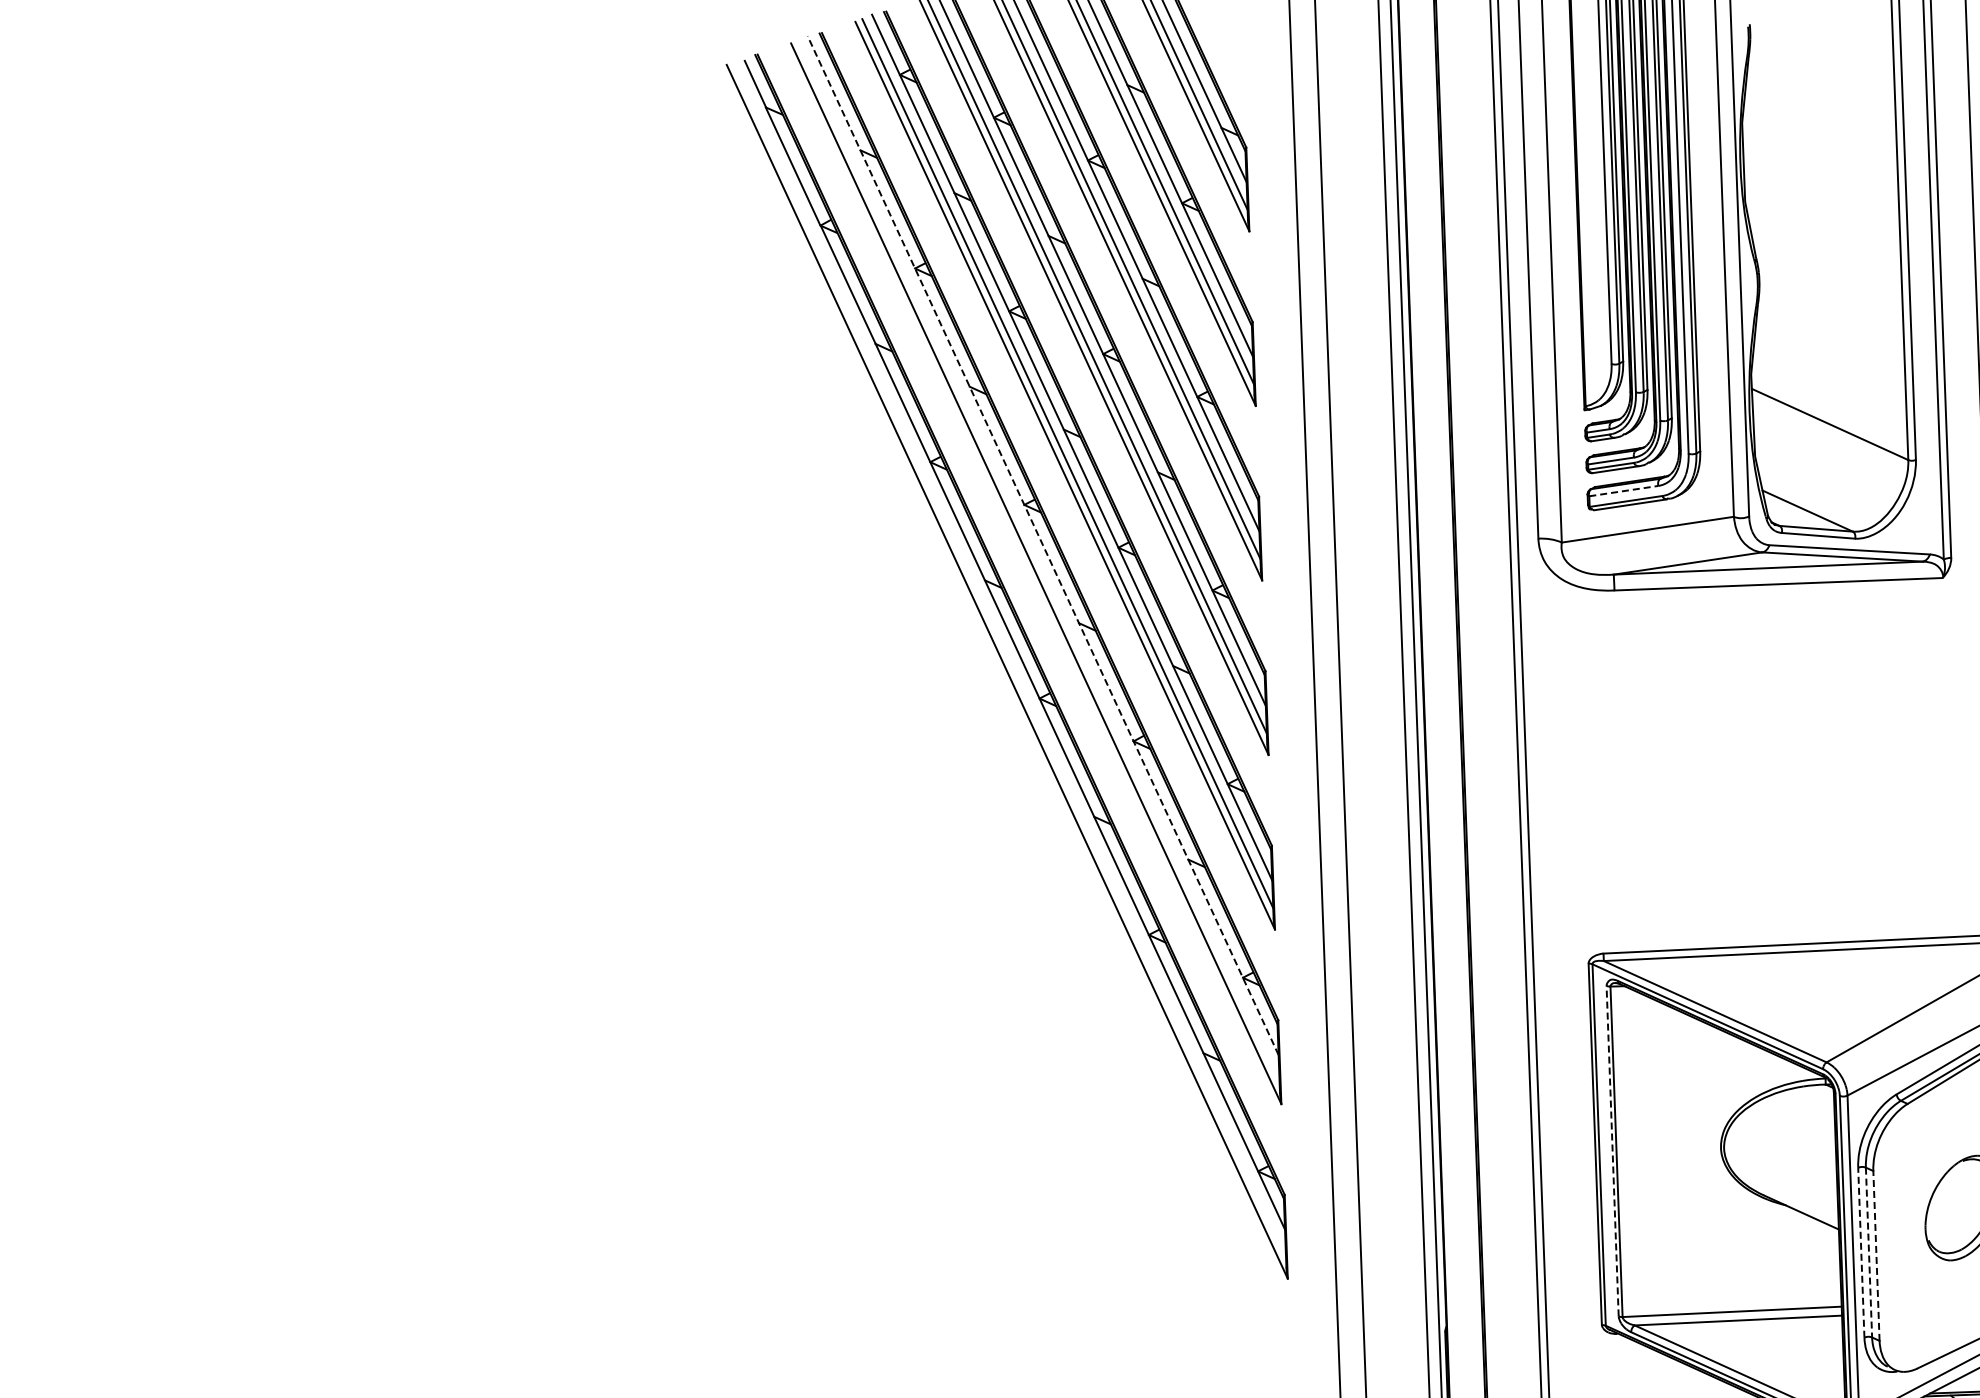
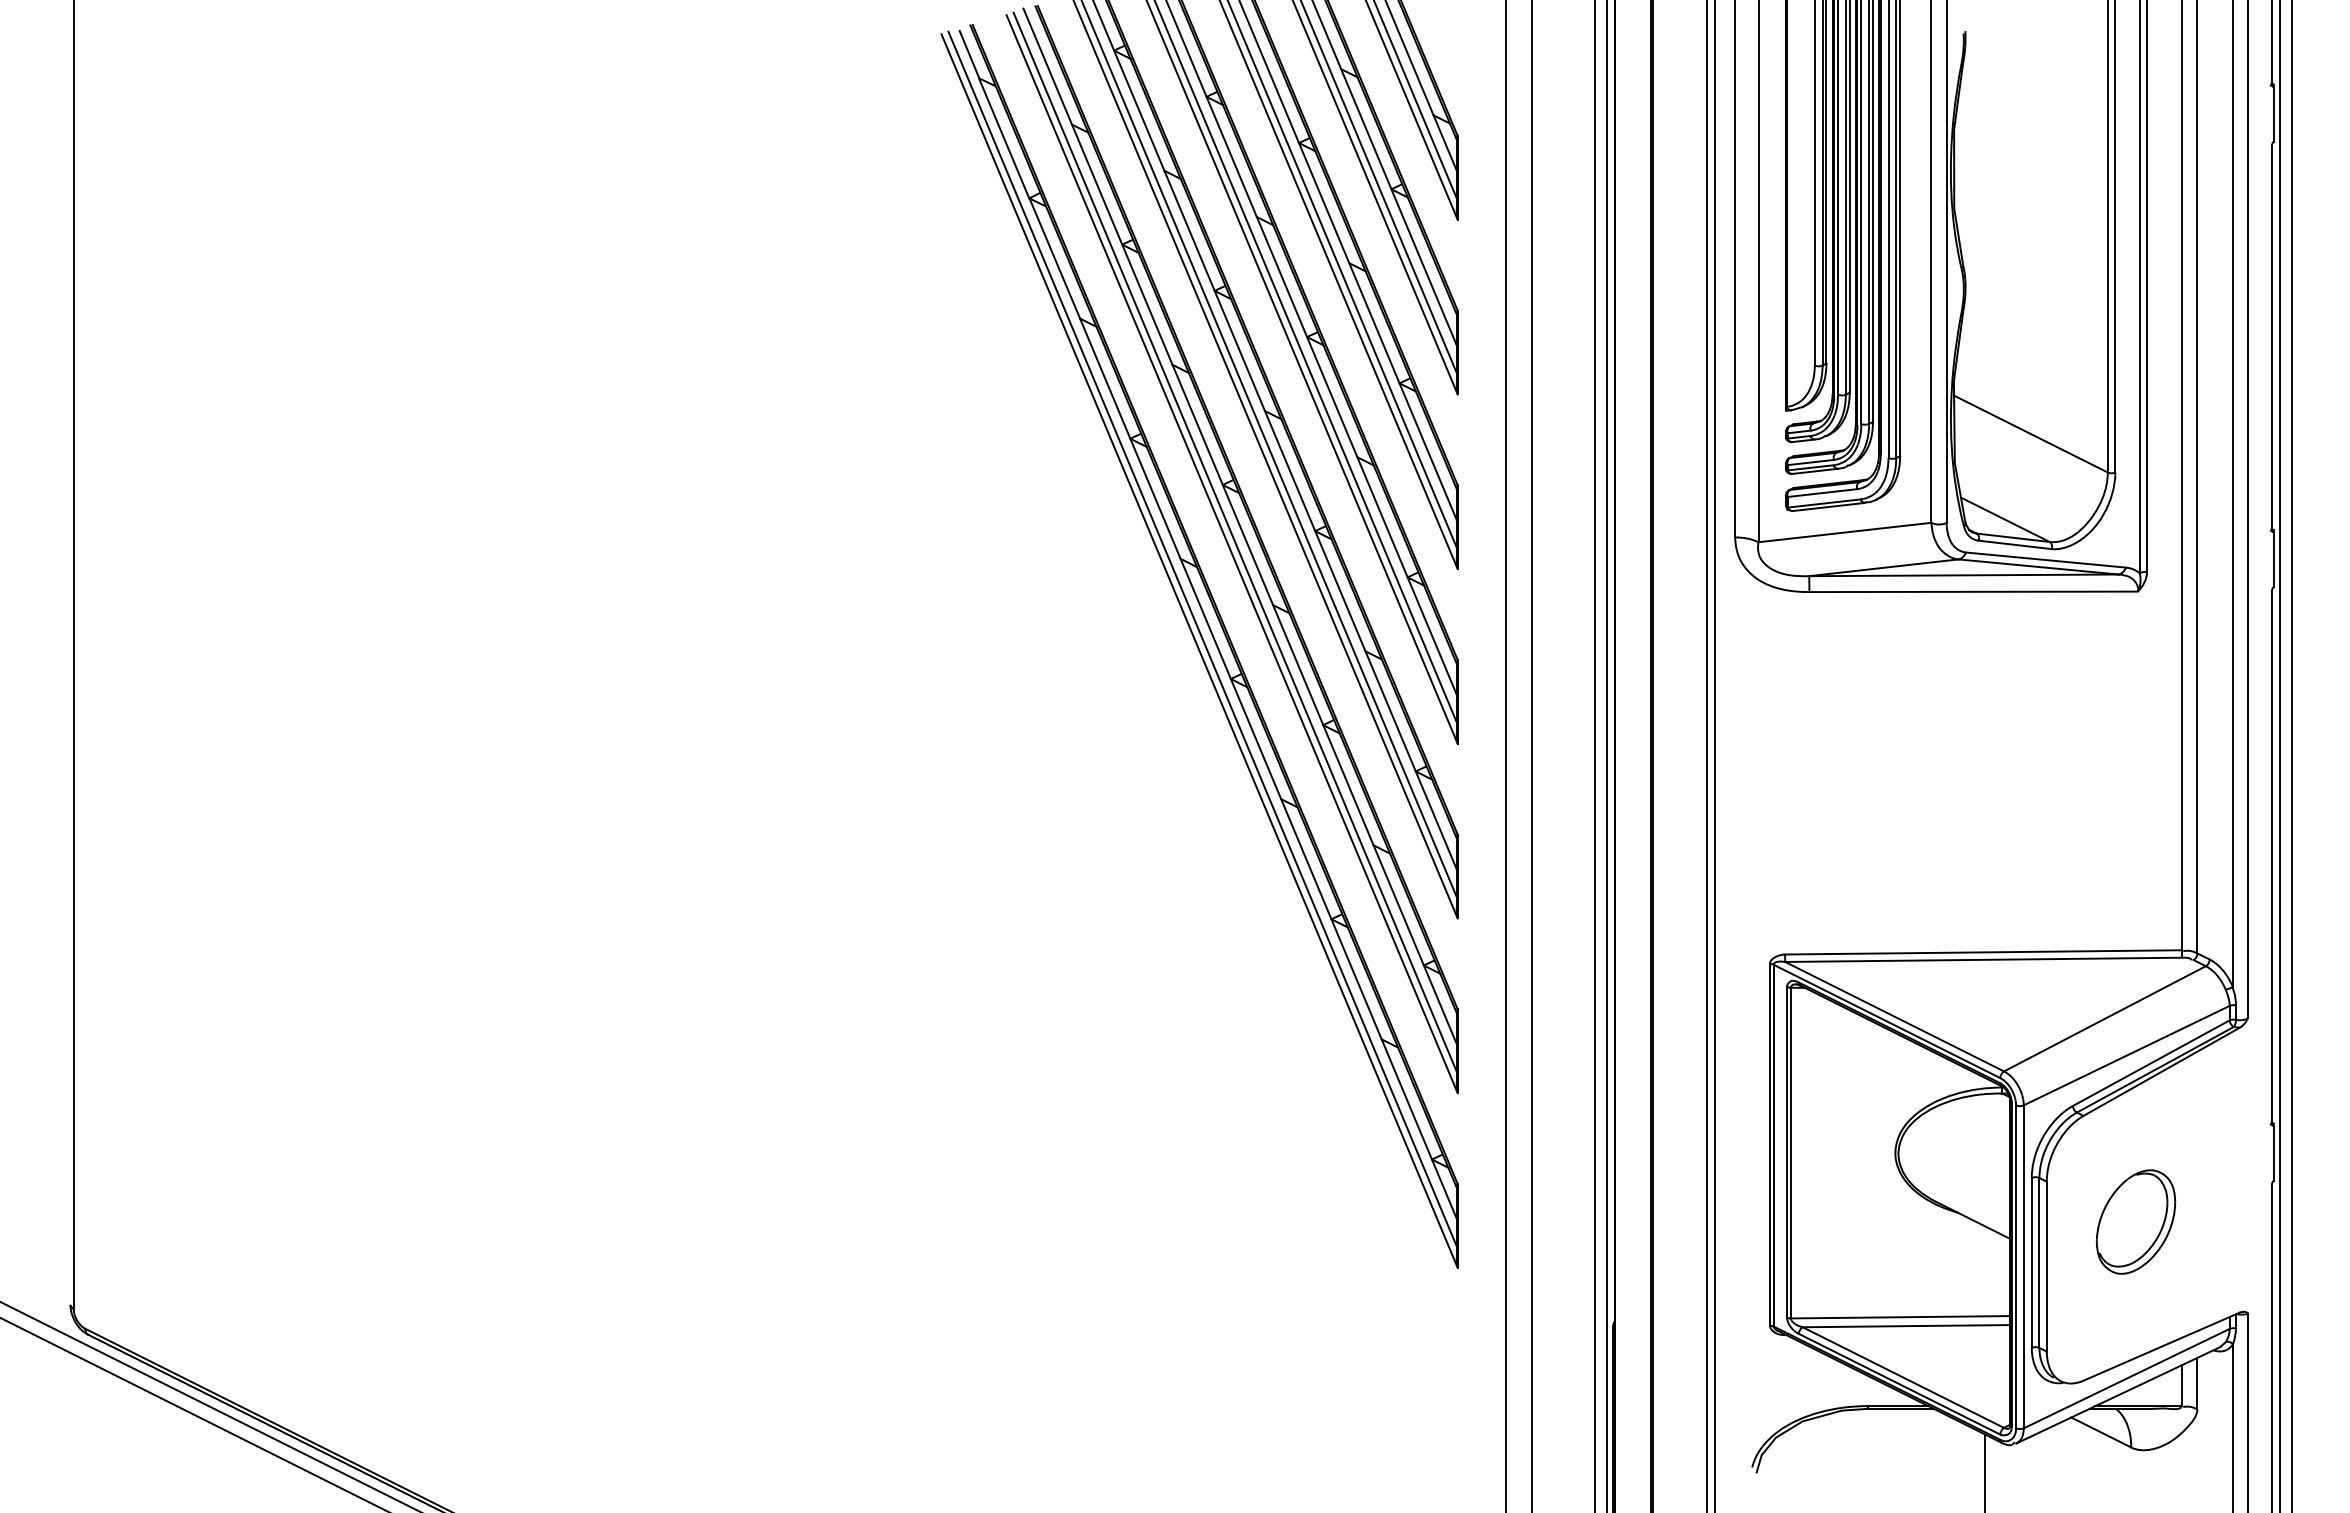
line: (1623, 491) -> (1822, 493), dashed -> solid
line: (1042, 544) -> (1239, 525), dashed -> solid
line: (1038, 561) -> (1234, 541), added
line: (1009, 659) -> (1202, 638), added
line: (1612, 1150) -> (1786, 1151), dashed -> solid
line: (1861, 1252) -> (2031, 1262), dashed -> solid
line: (1869, 1253) -> (2039, 1263), dashed -> solid
line: (1876, 1255) -> (2046, 1266), dashed -> solid

